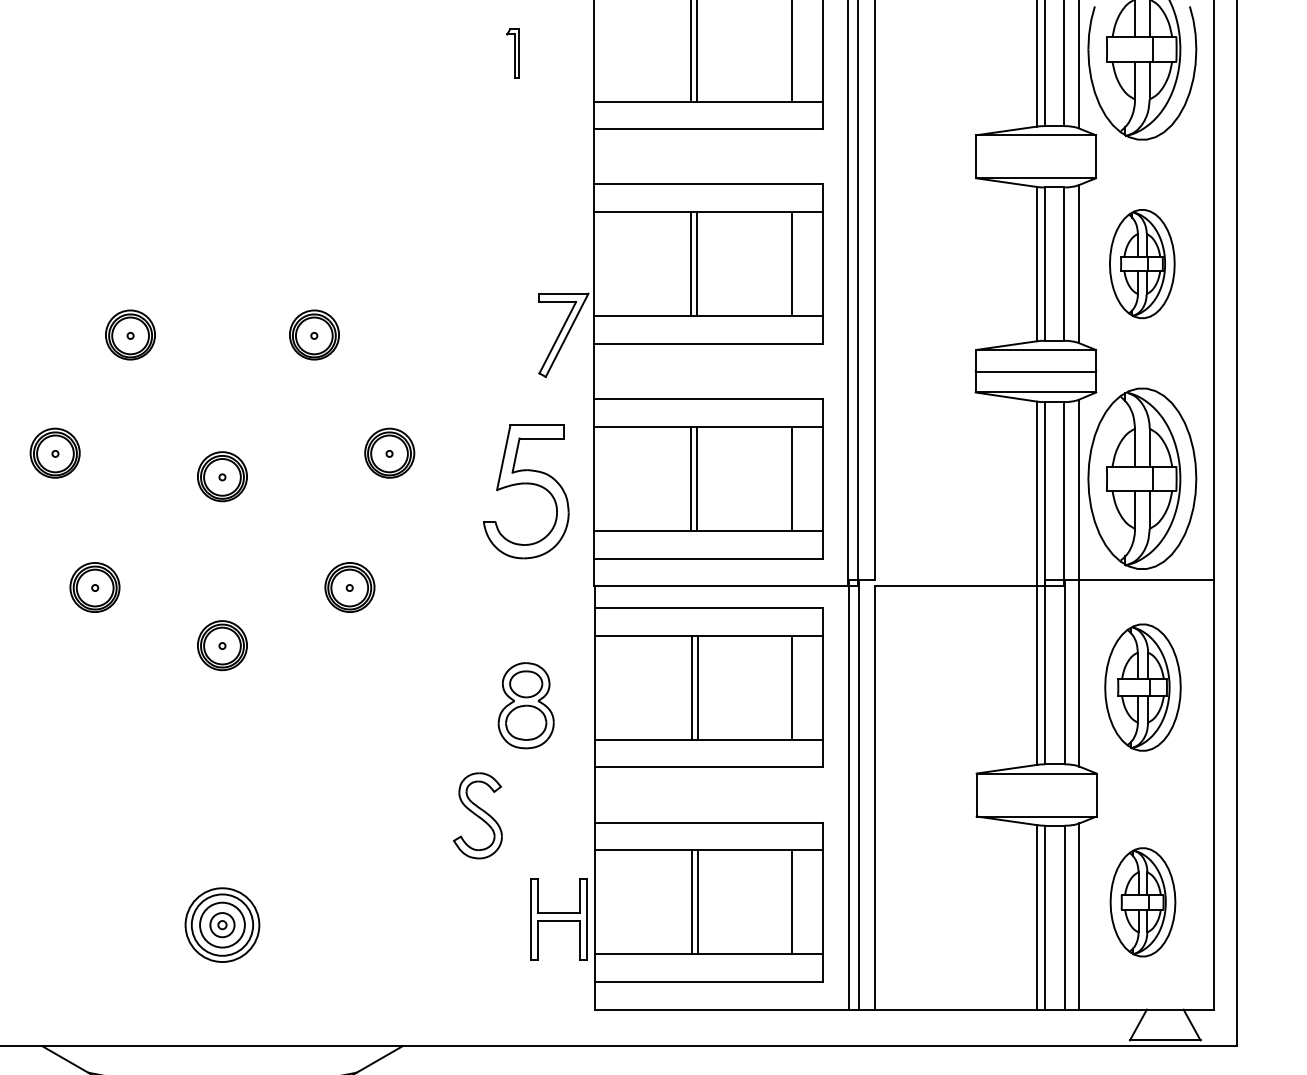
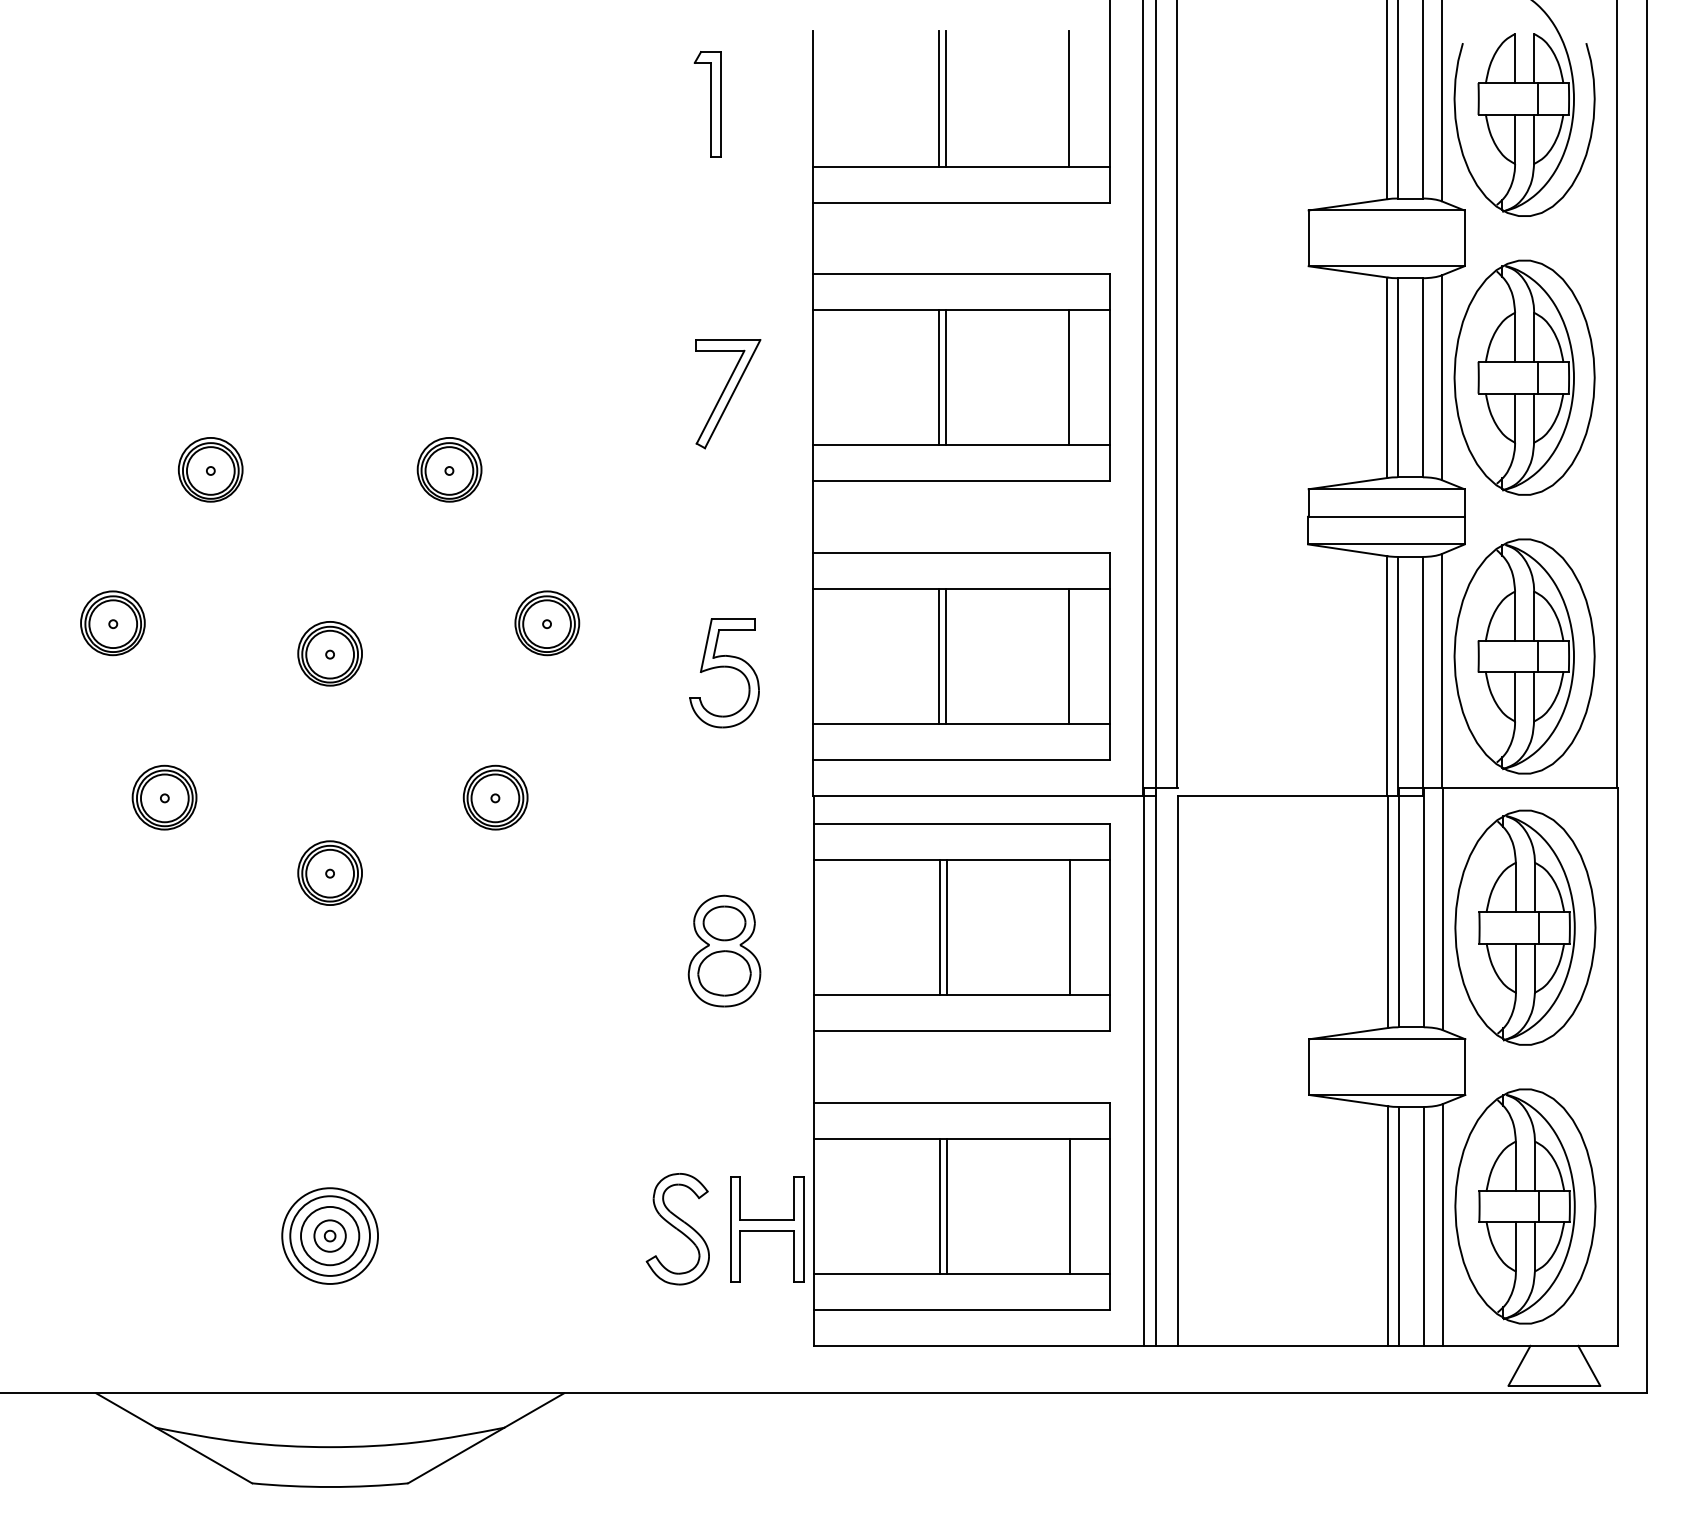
part: (513, 53) -> (707, 104), size x1.67
part: (1142, 263) -> (1524, 377), size x1.67
part: (563, 335) -> (728, 394), moved
part: (526, 491) -> (724, 673), size x0.62
part: (1143, 687) -> (1525, 927), size x1.43
part: (477, 816) -> (677, 1229), moved
part: (1143, 902) -> (1525, 1206), size x1.67

